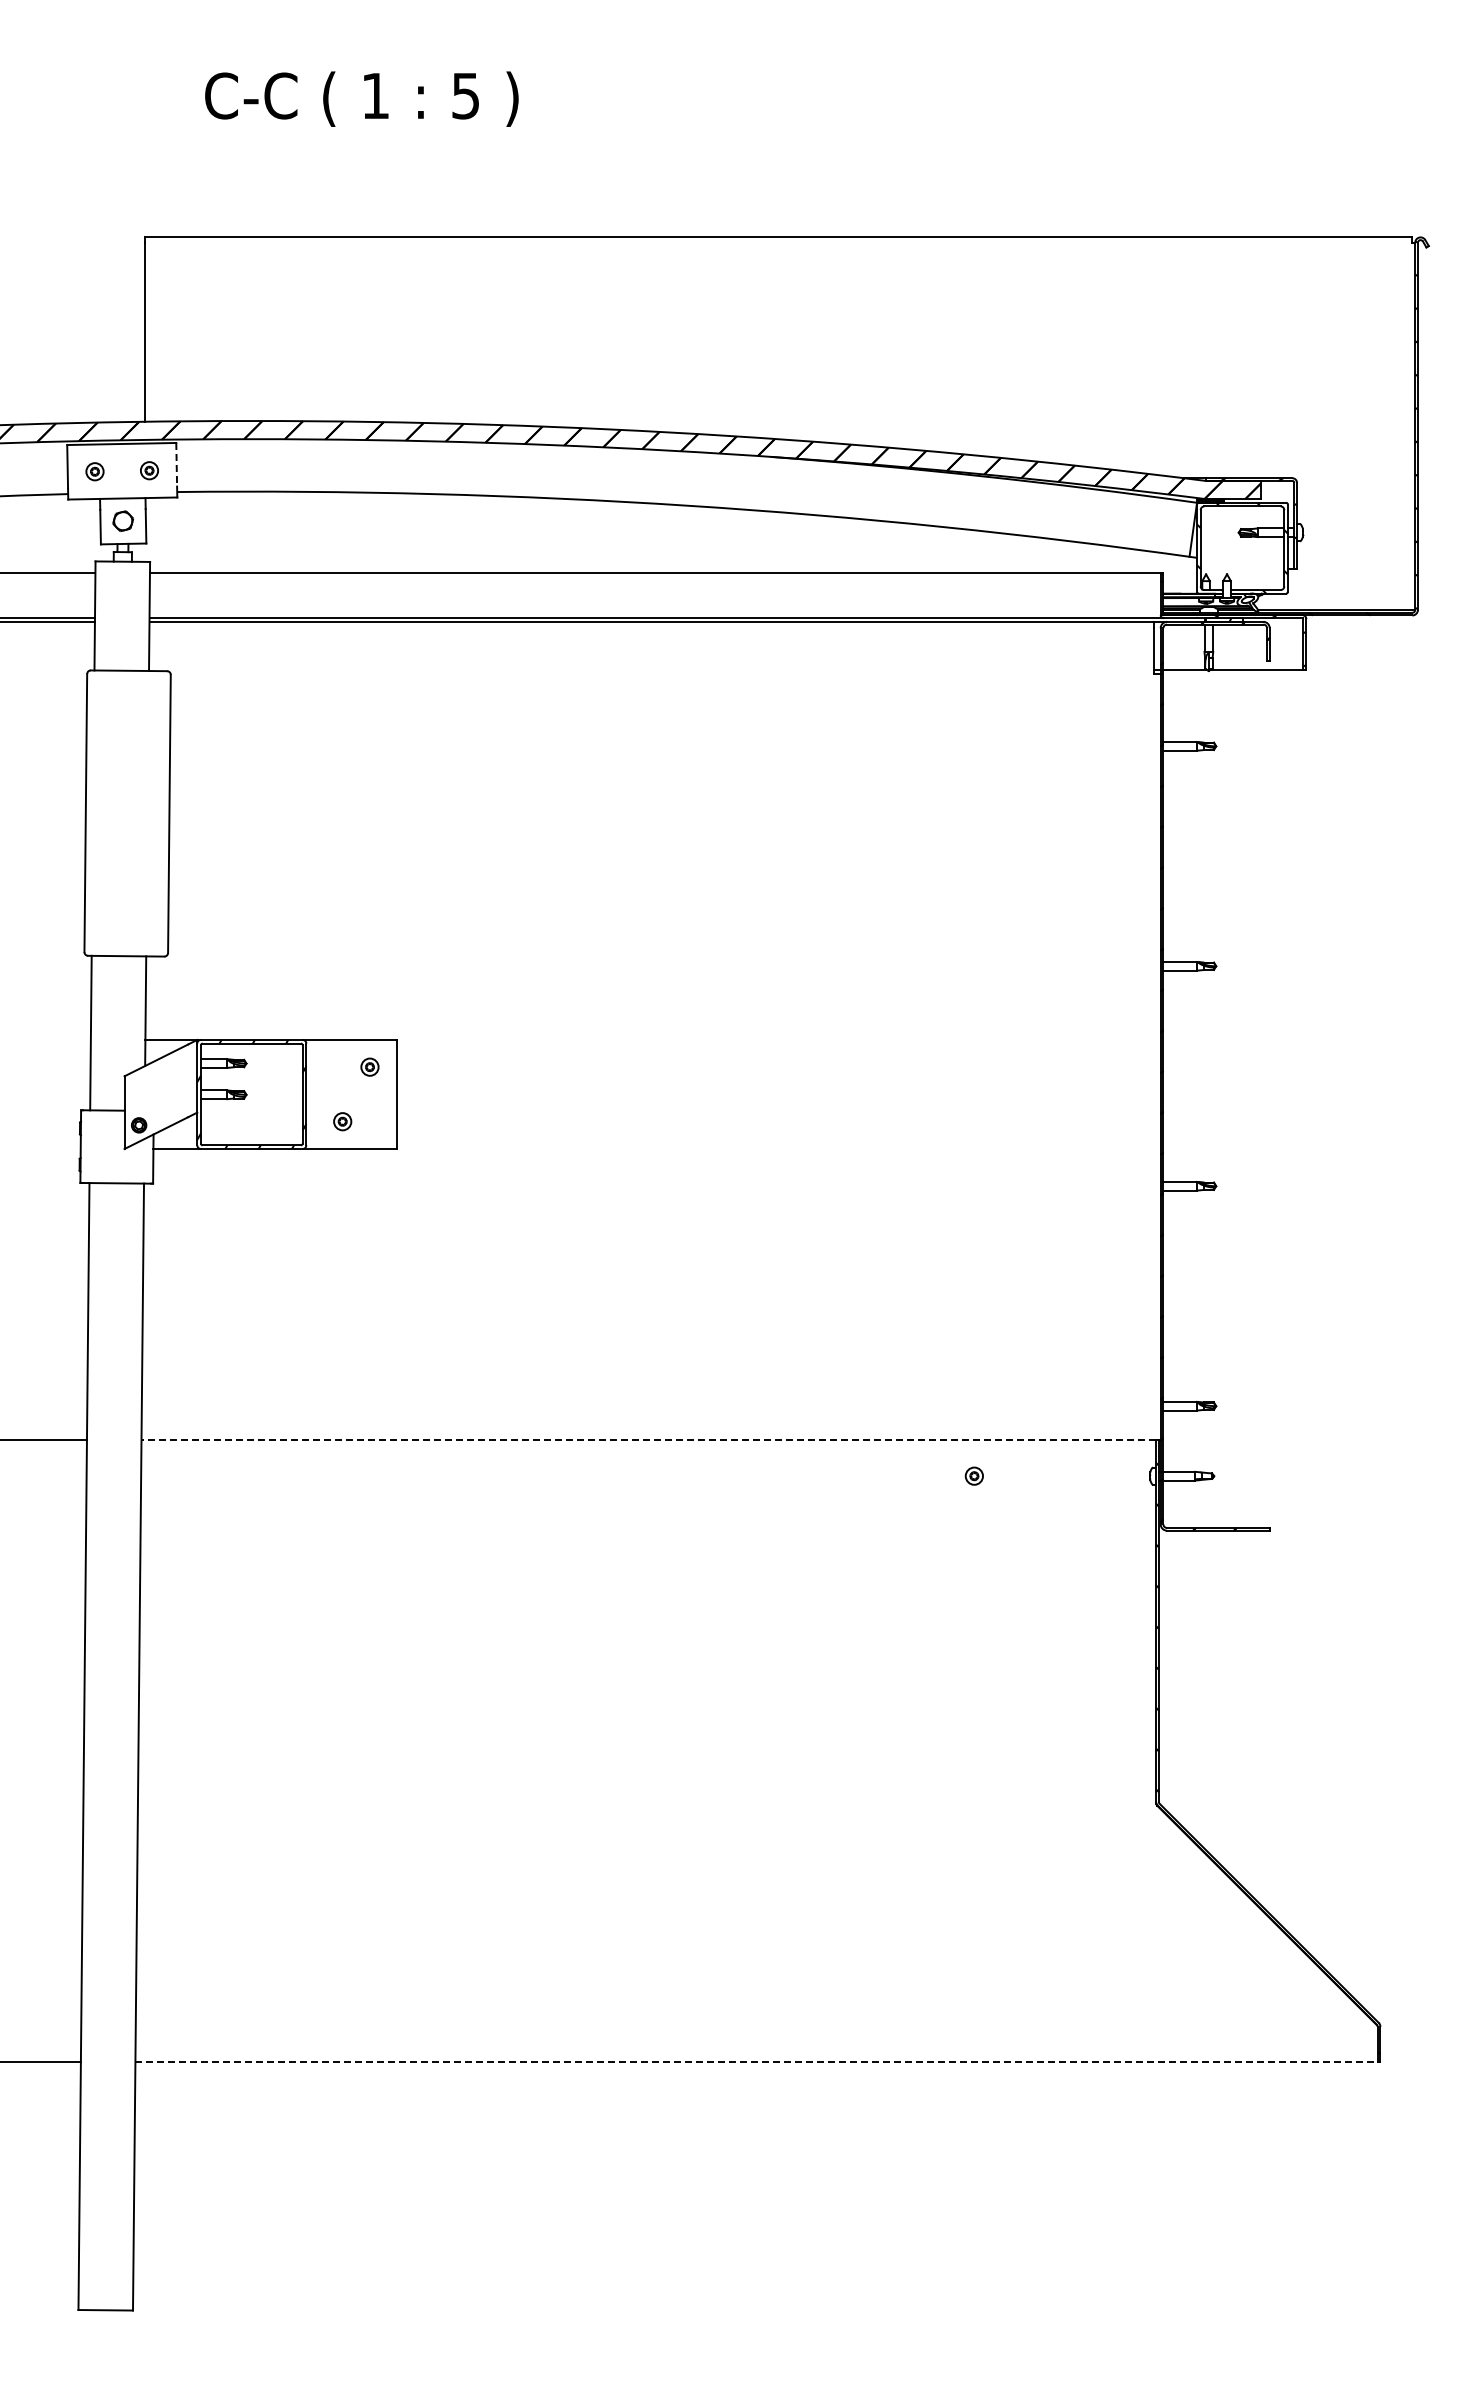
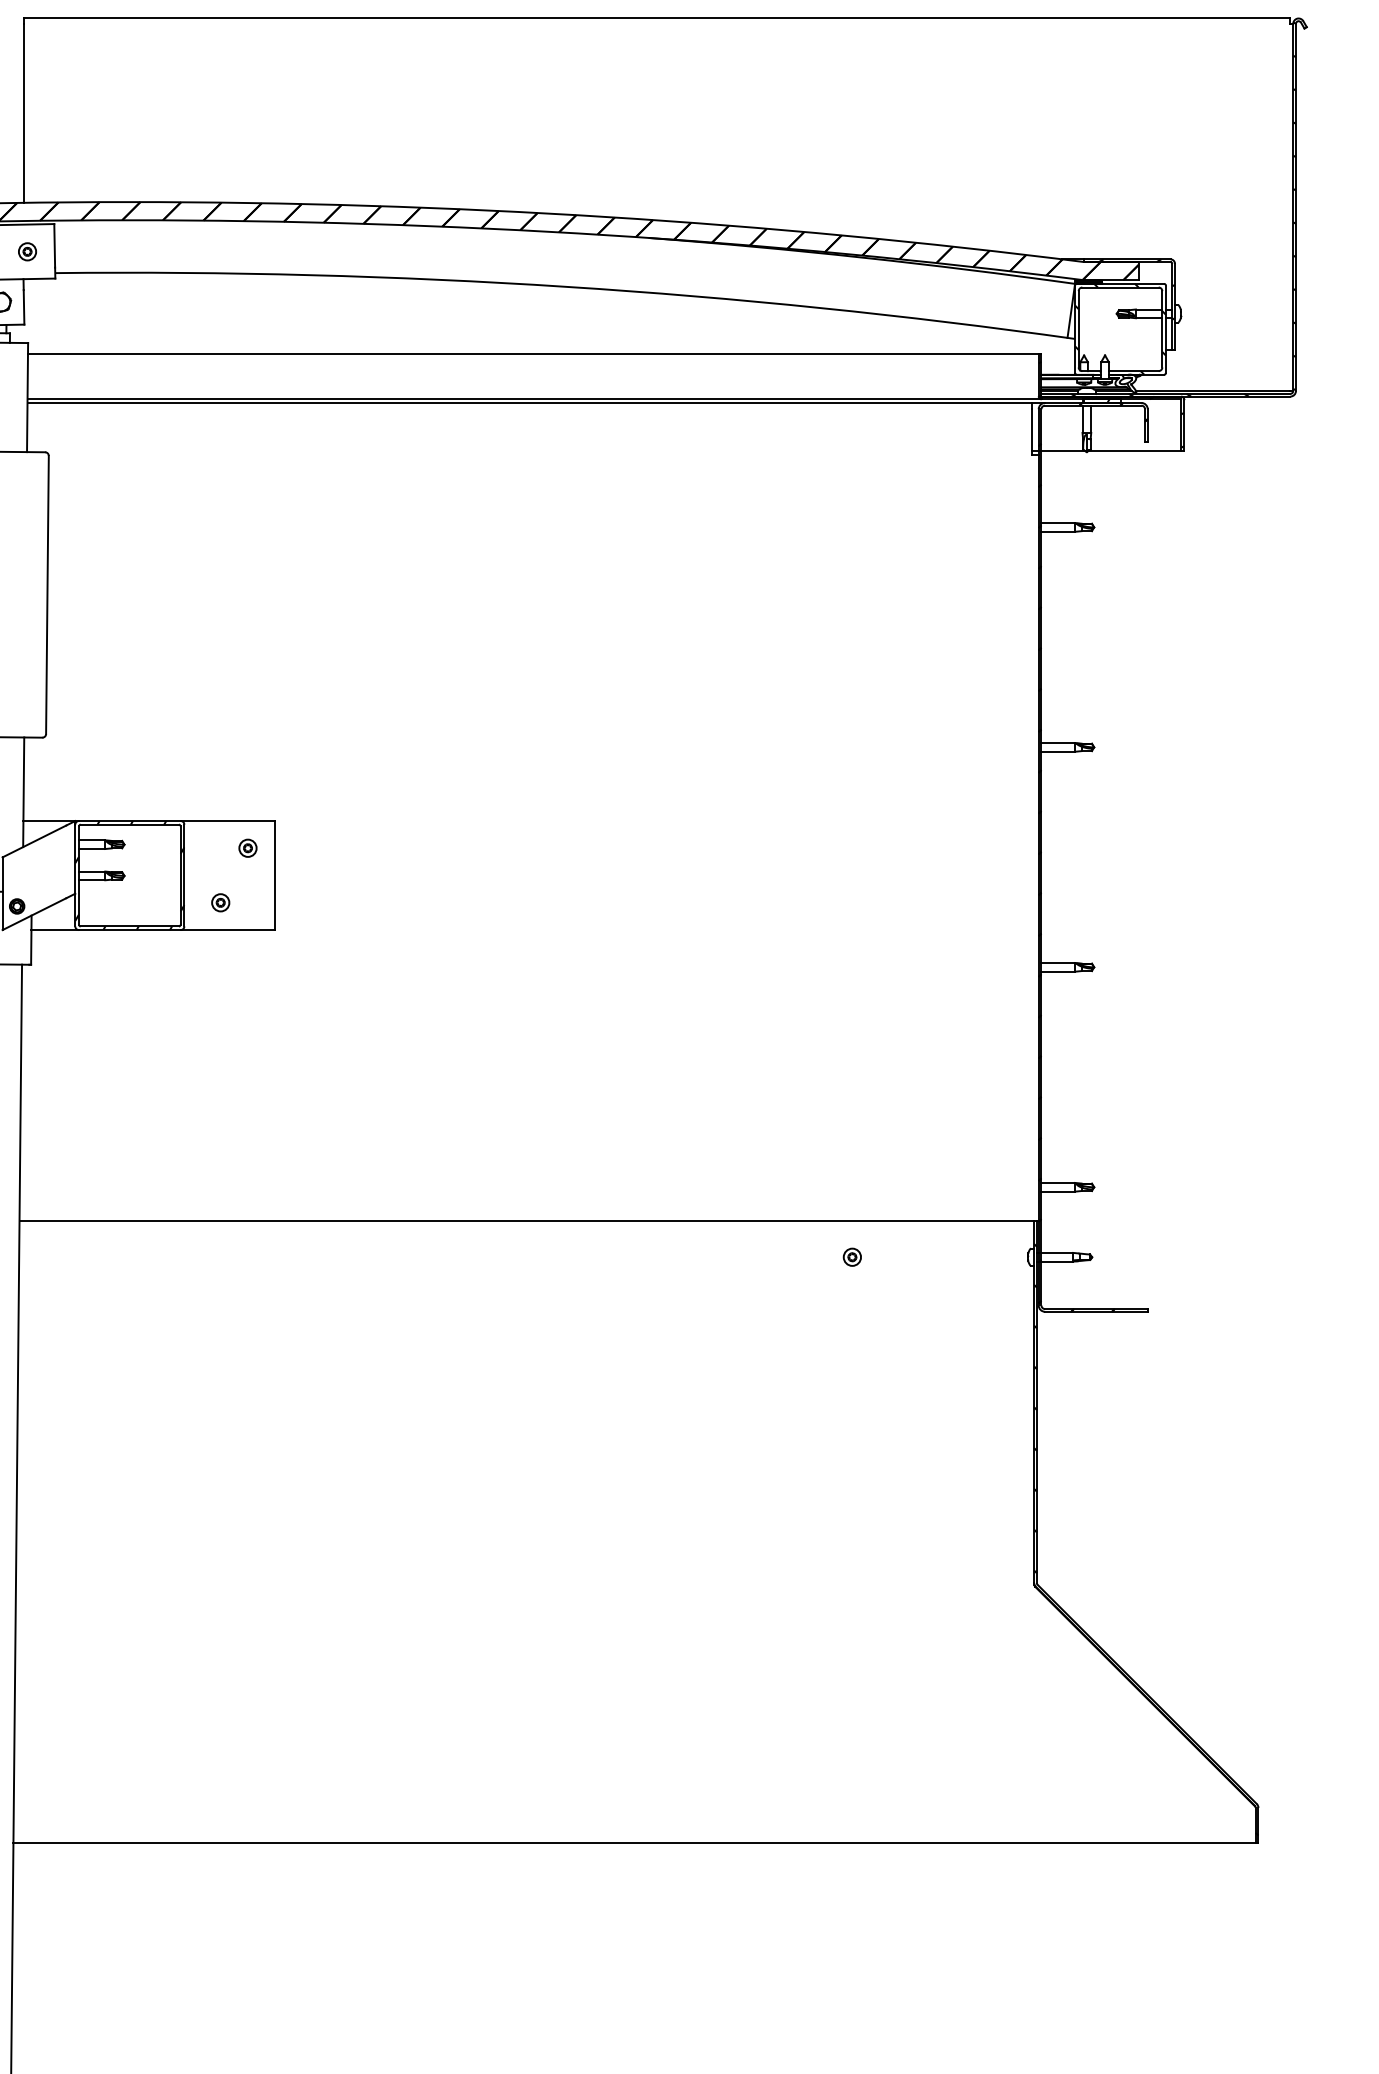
line: (176, 464) -> (54, 245), dashed -> solid
line: (648, 1439) -> (526, 1220), dashed -> solid
line: (757, 2061) -> (635, 1842), dashed -> solid

